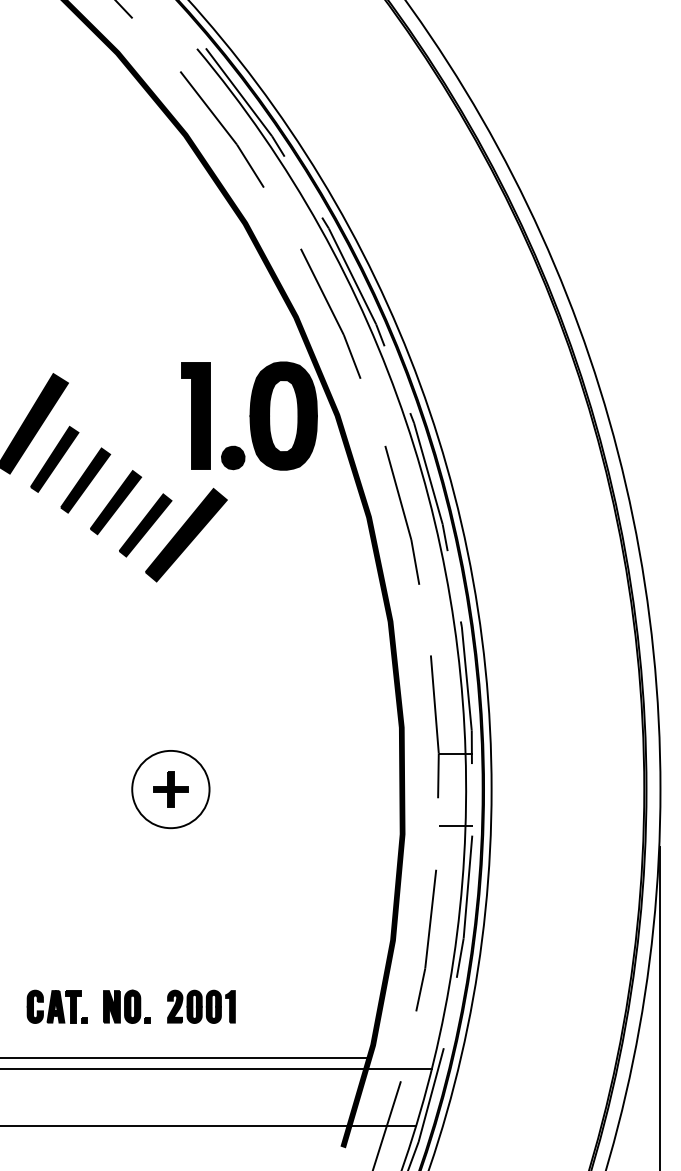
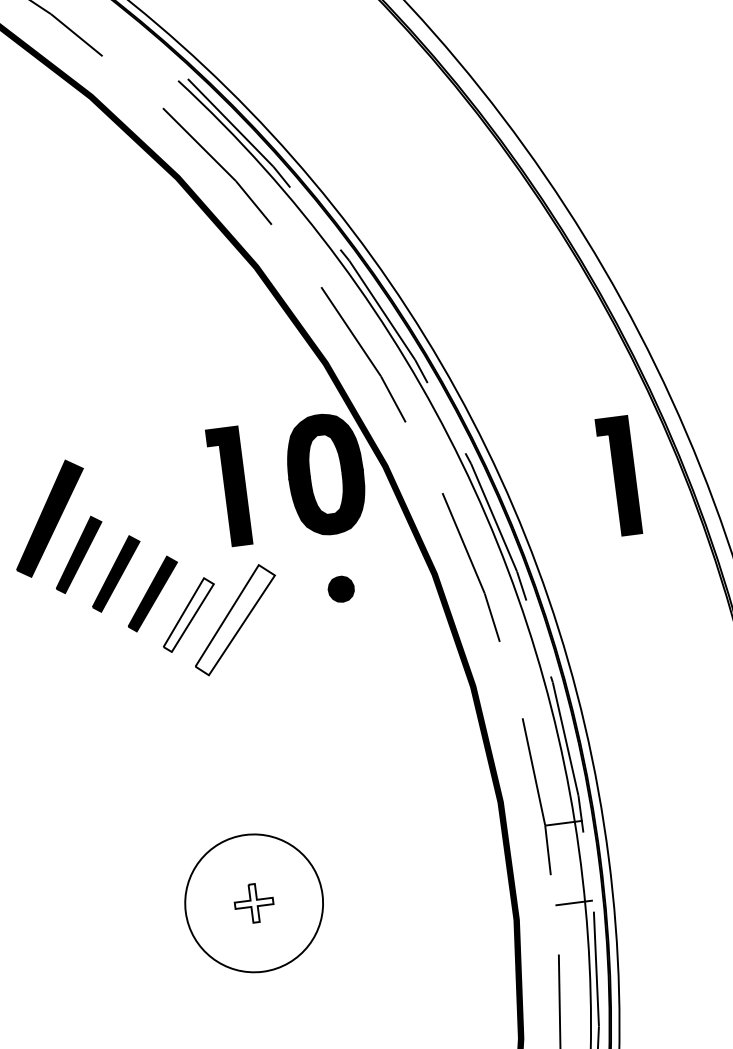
part: (543, 450) -> (618, 475), added
part: (233, 457) -> (341, 588), moved
fill: (145, 525) -> (188, 615), removed
fill: (185, 535) -> (234, 620), removed
circle: (170, 789) -> (253, 903), size x1.6
fill: (170, 789) -> (253, 903), removed

